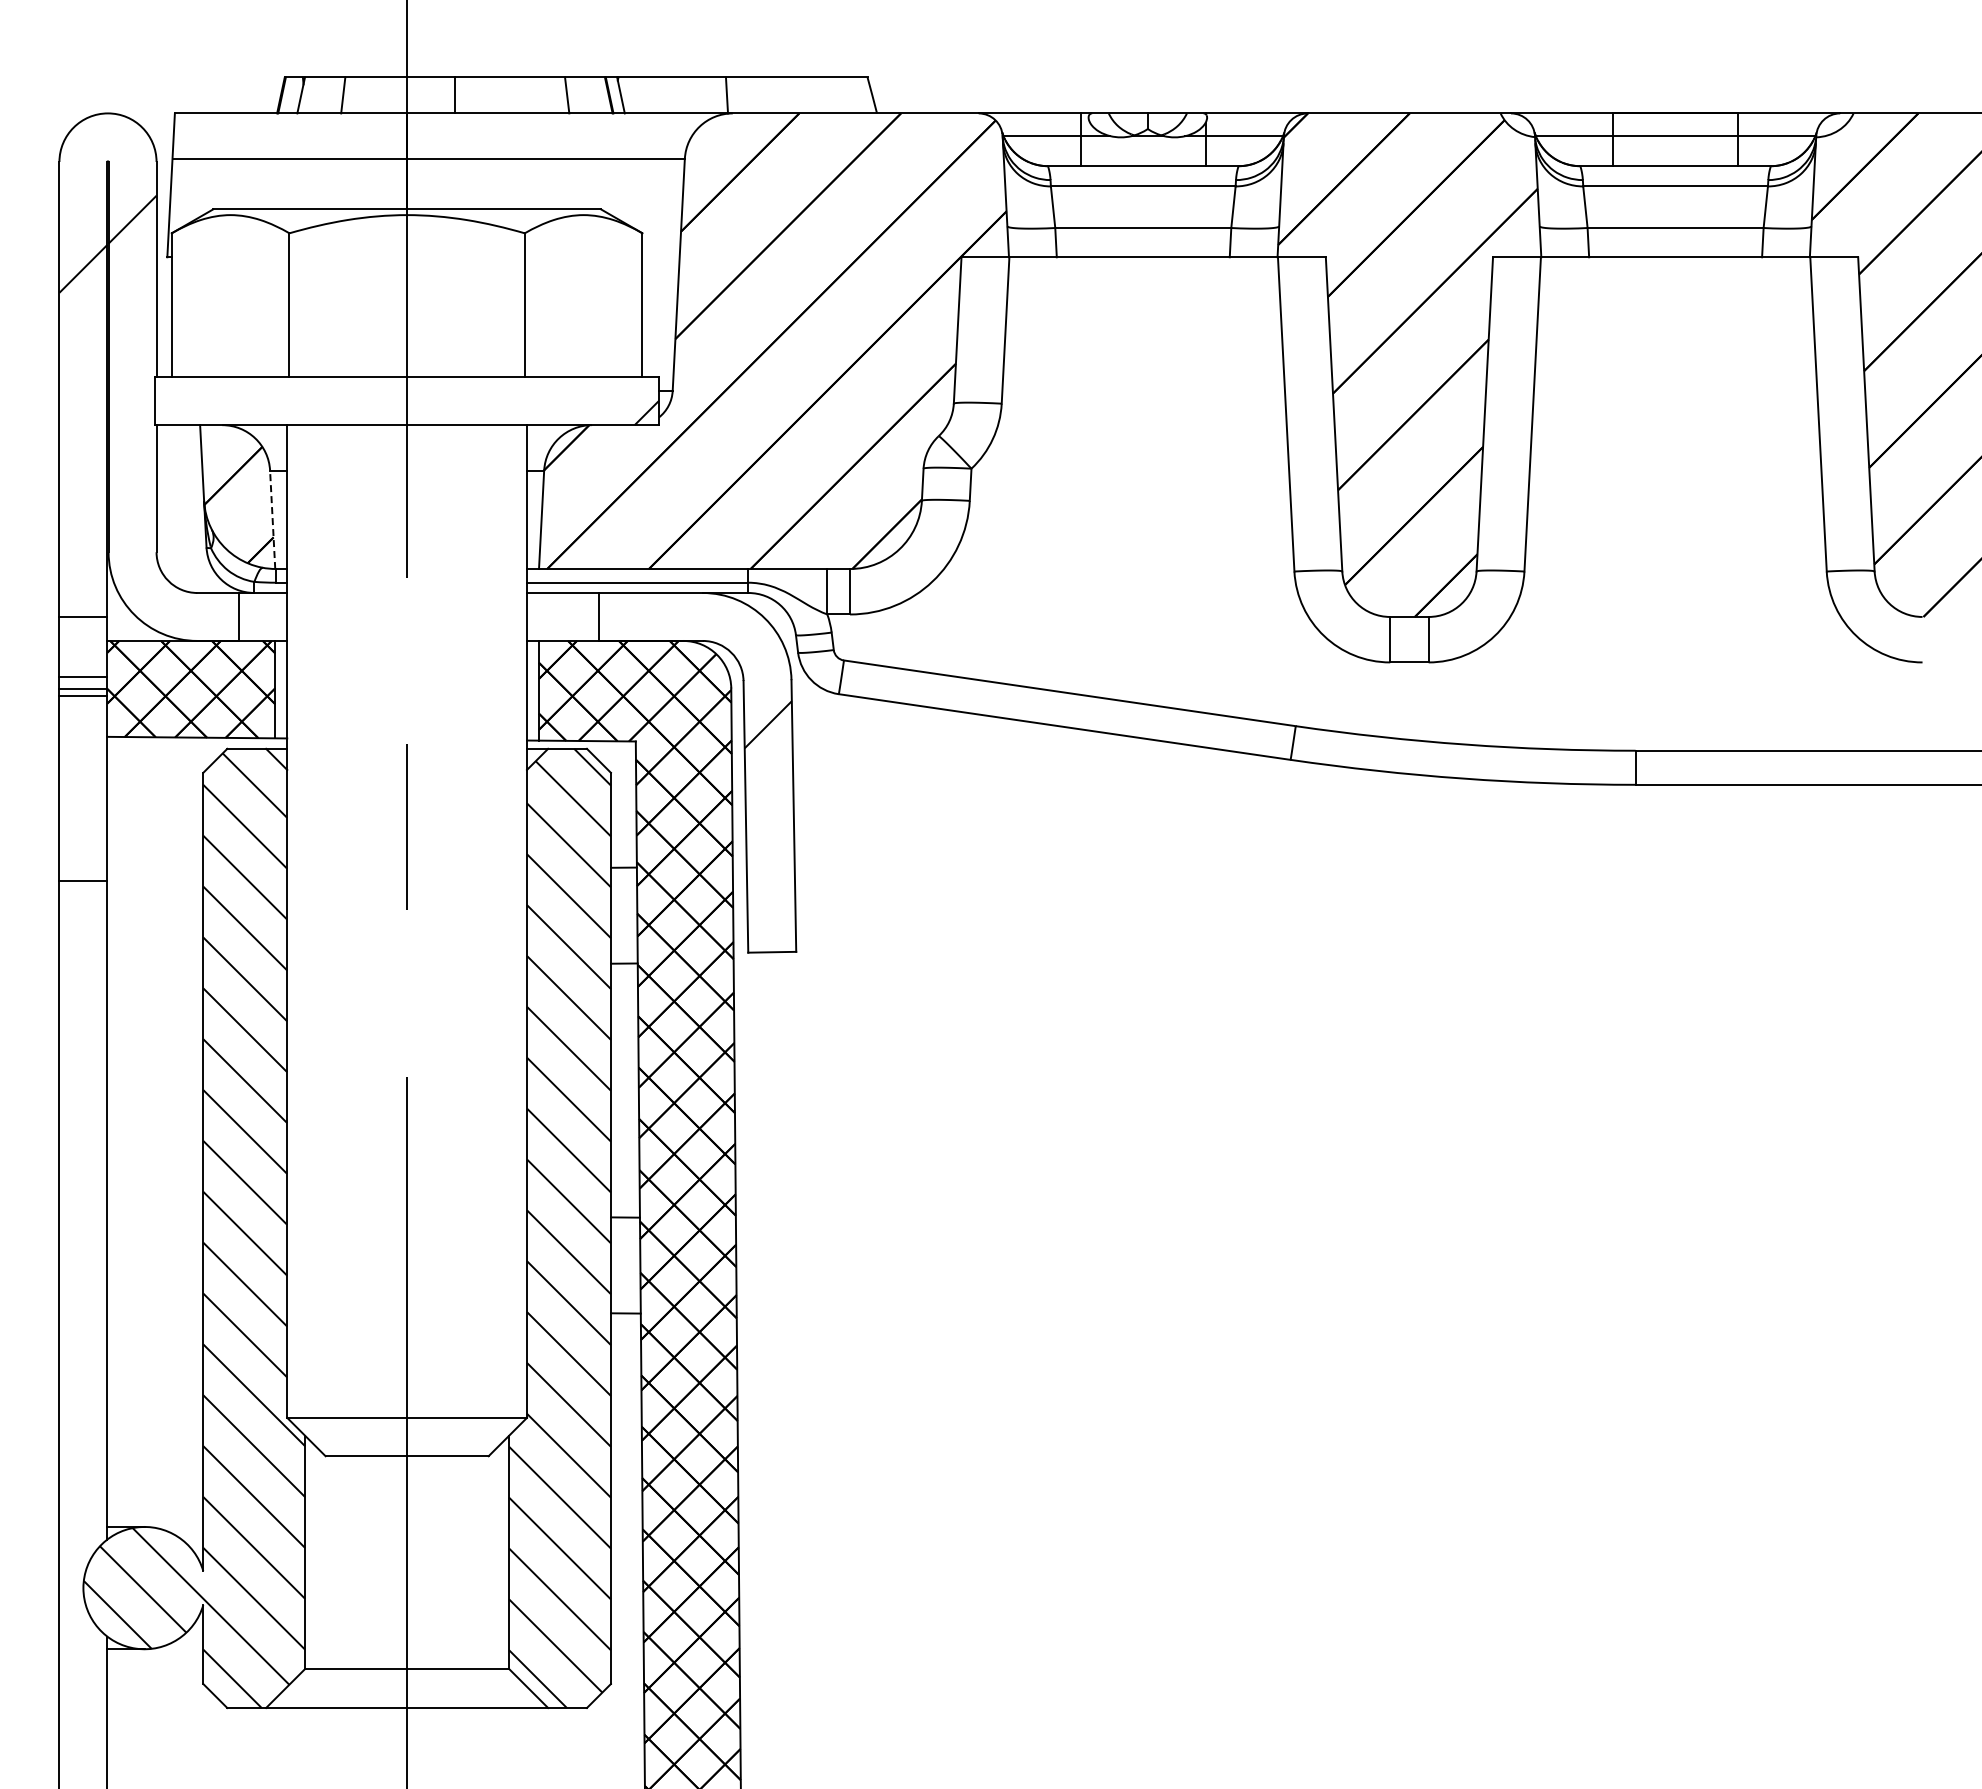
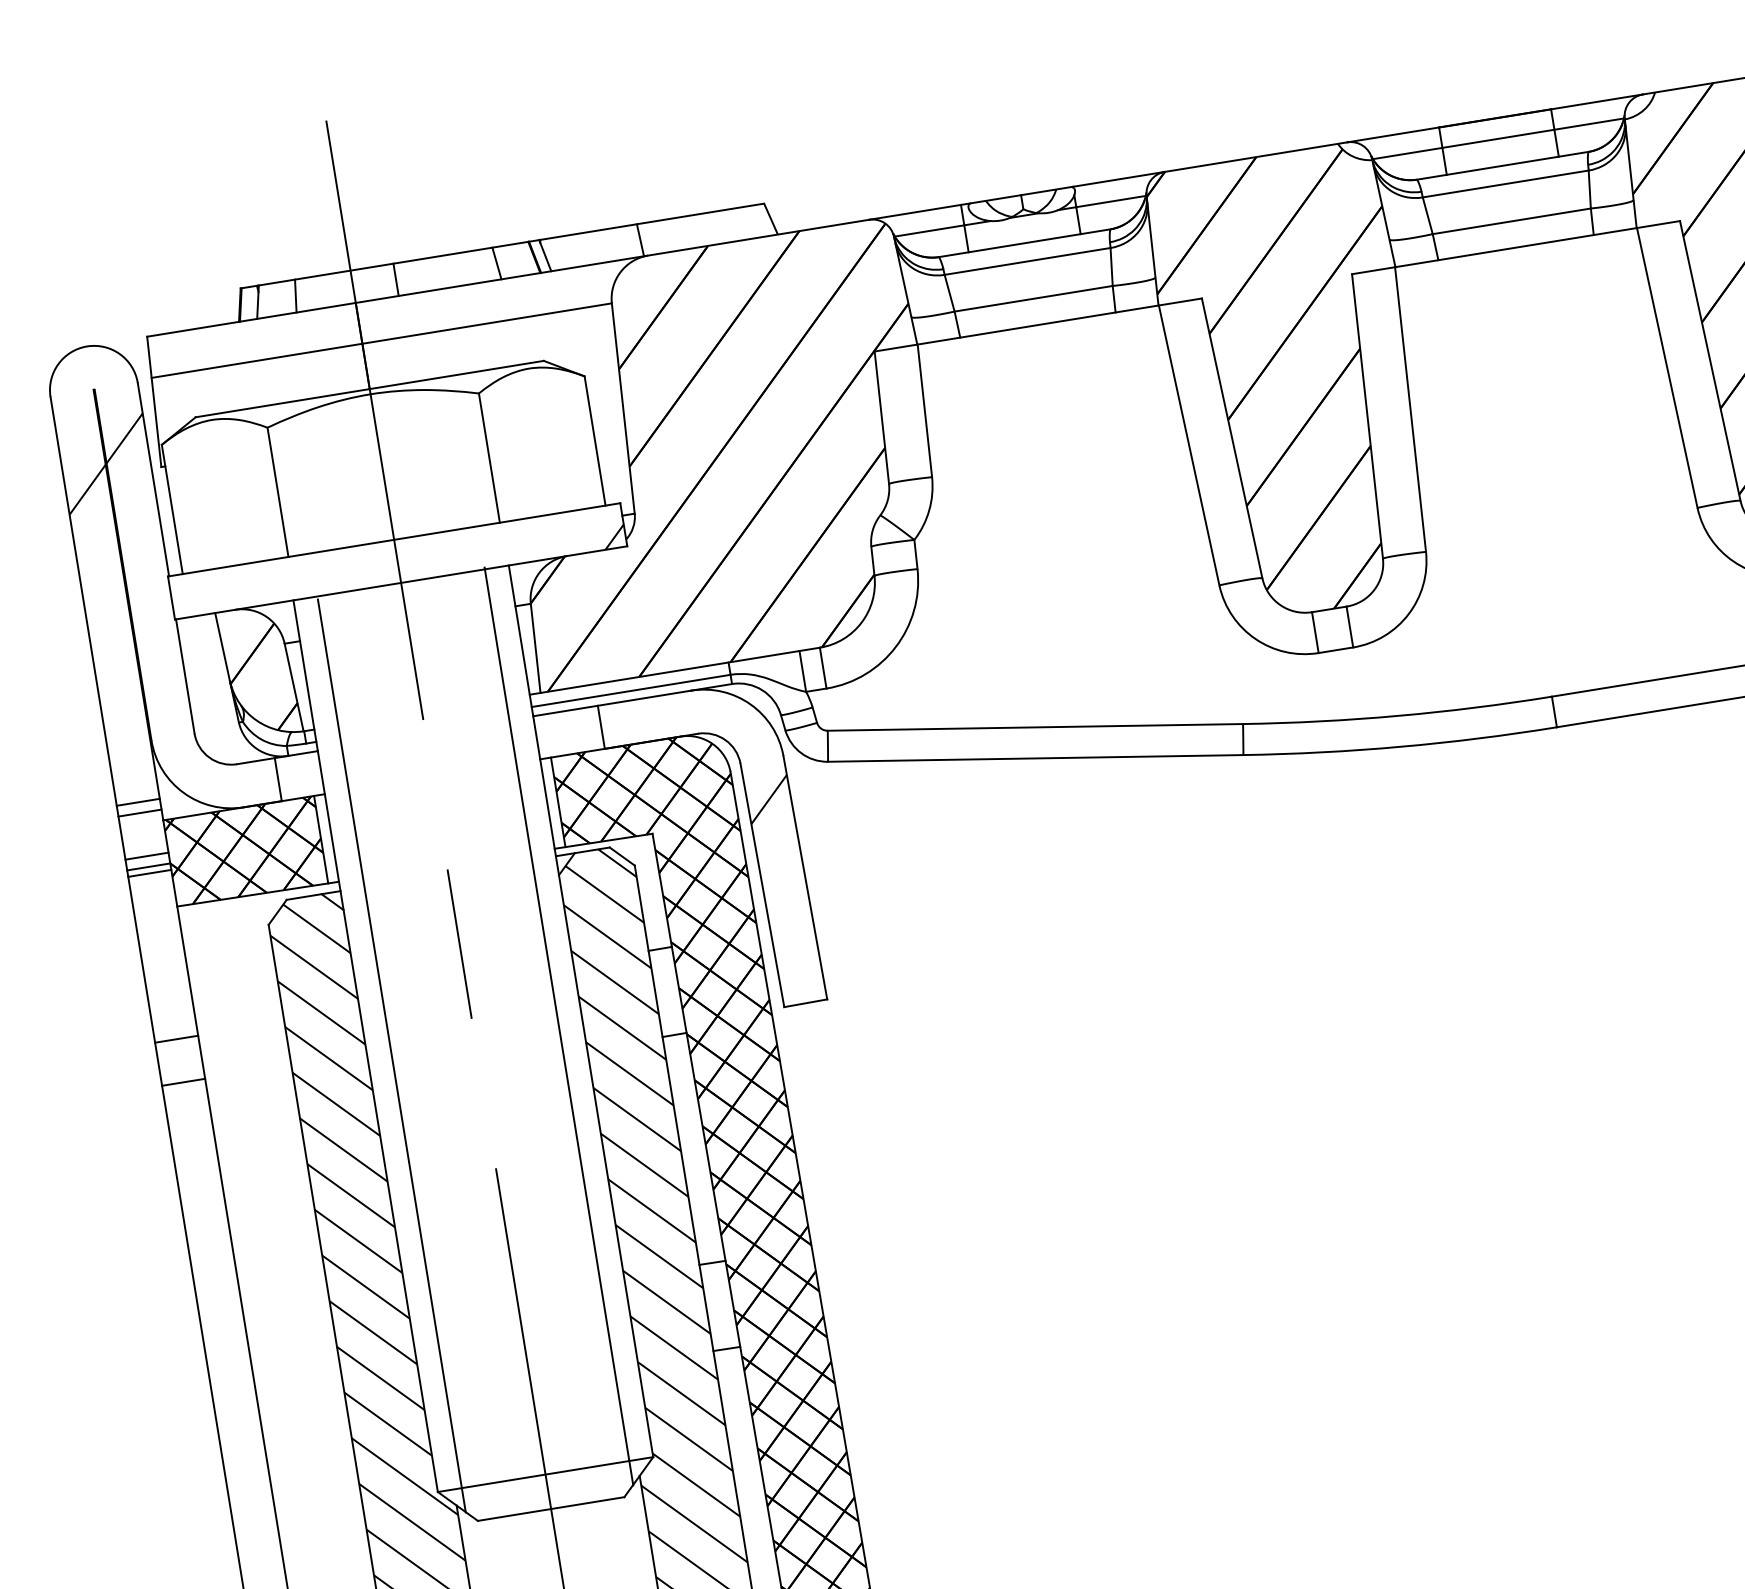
line: (272, 519) -> (293, 687), dashed -> solid
line: (83, 628) -> (140, 812), added
line: (83, 928) -> (183, 1082), added
line: (500, 934) -> (559, 1026), added
line: (313, 936) -> (391, 1055), added

